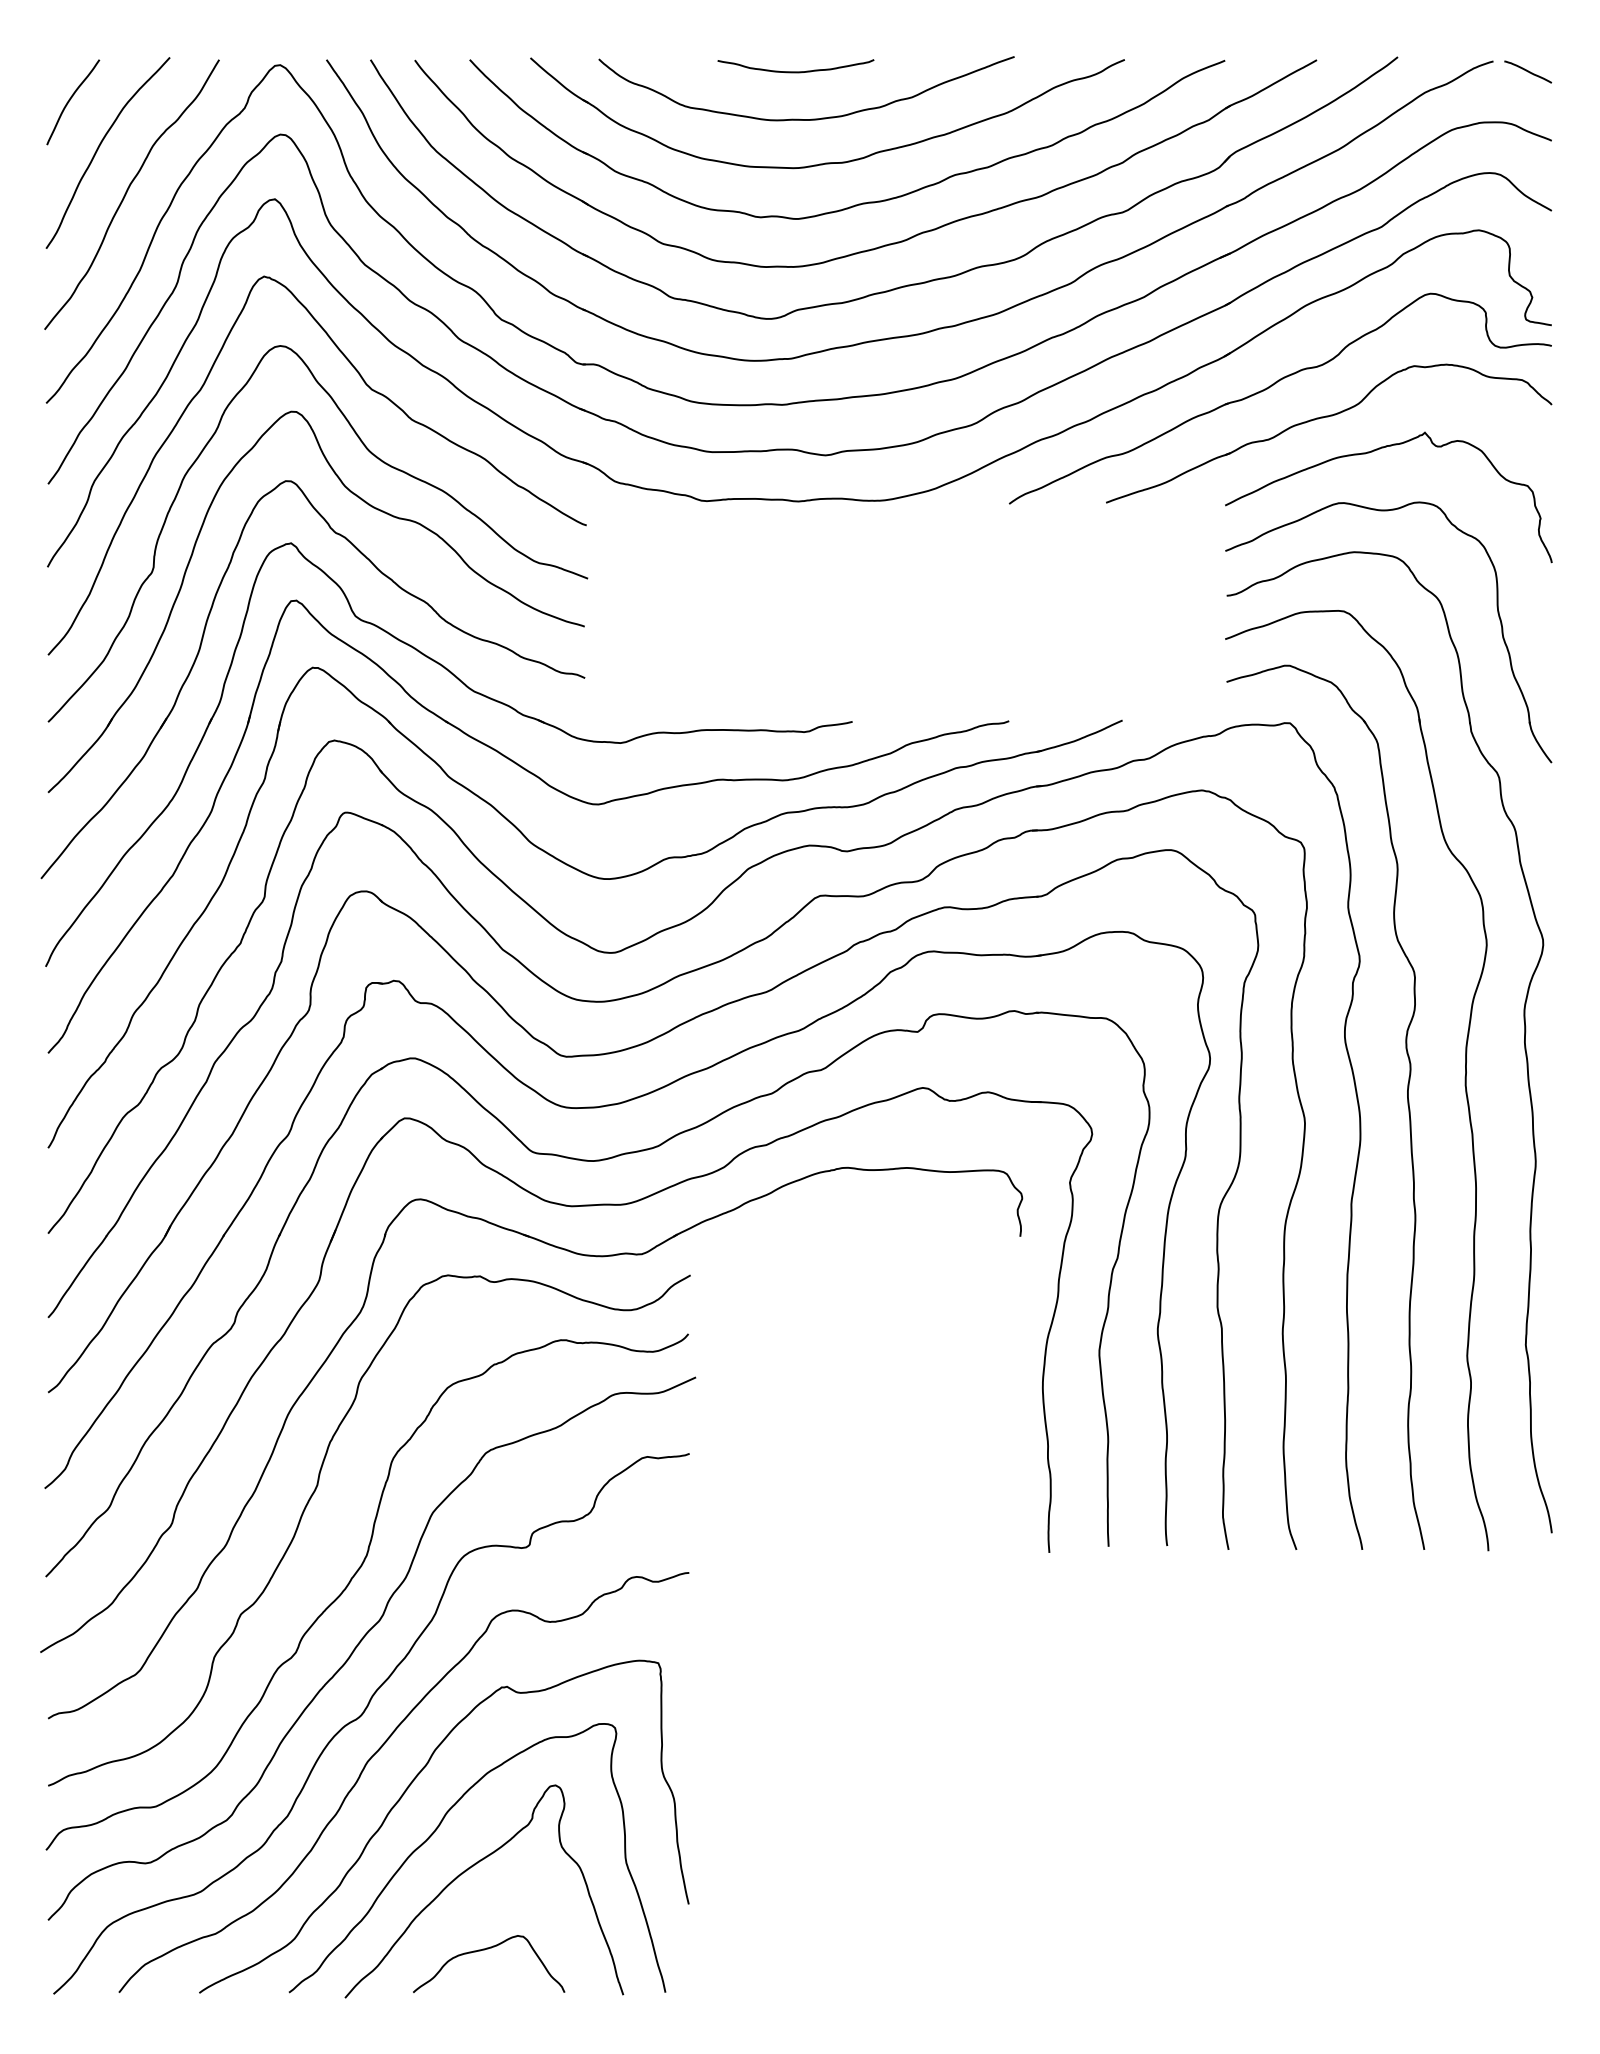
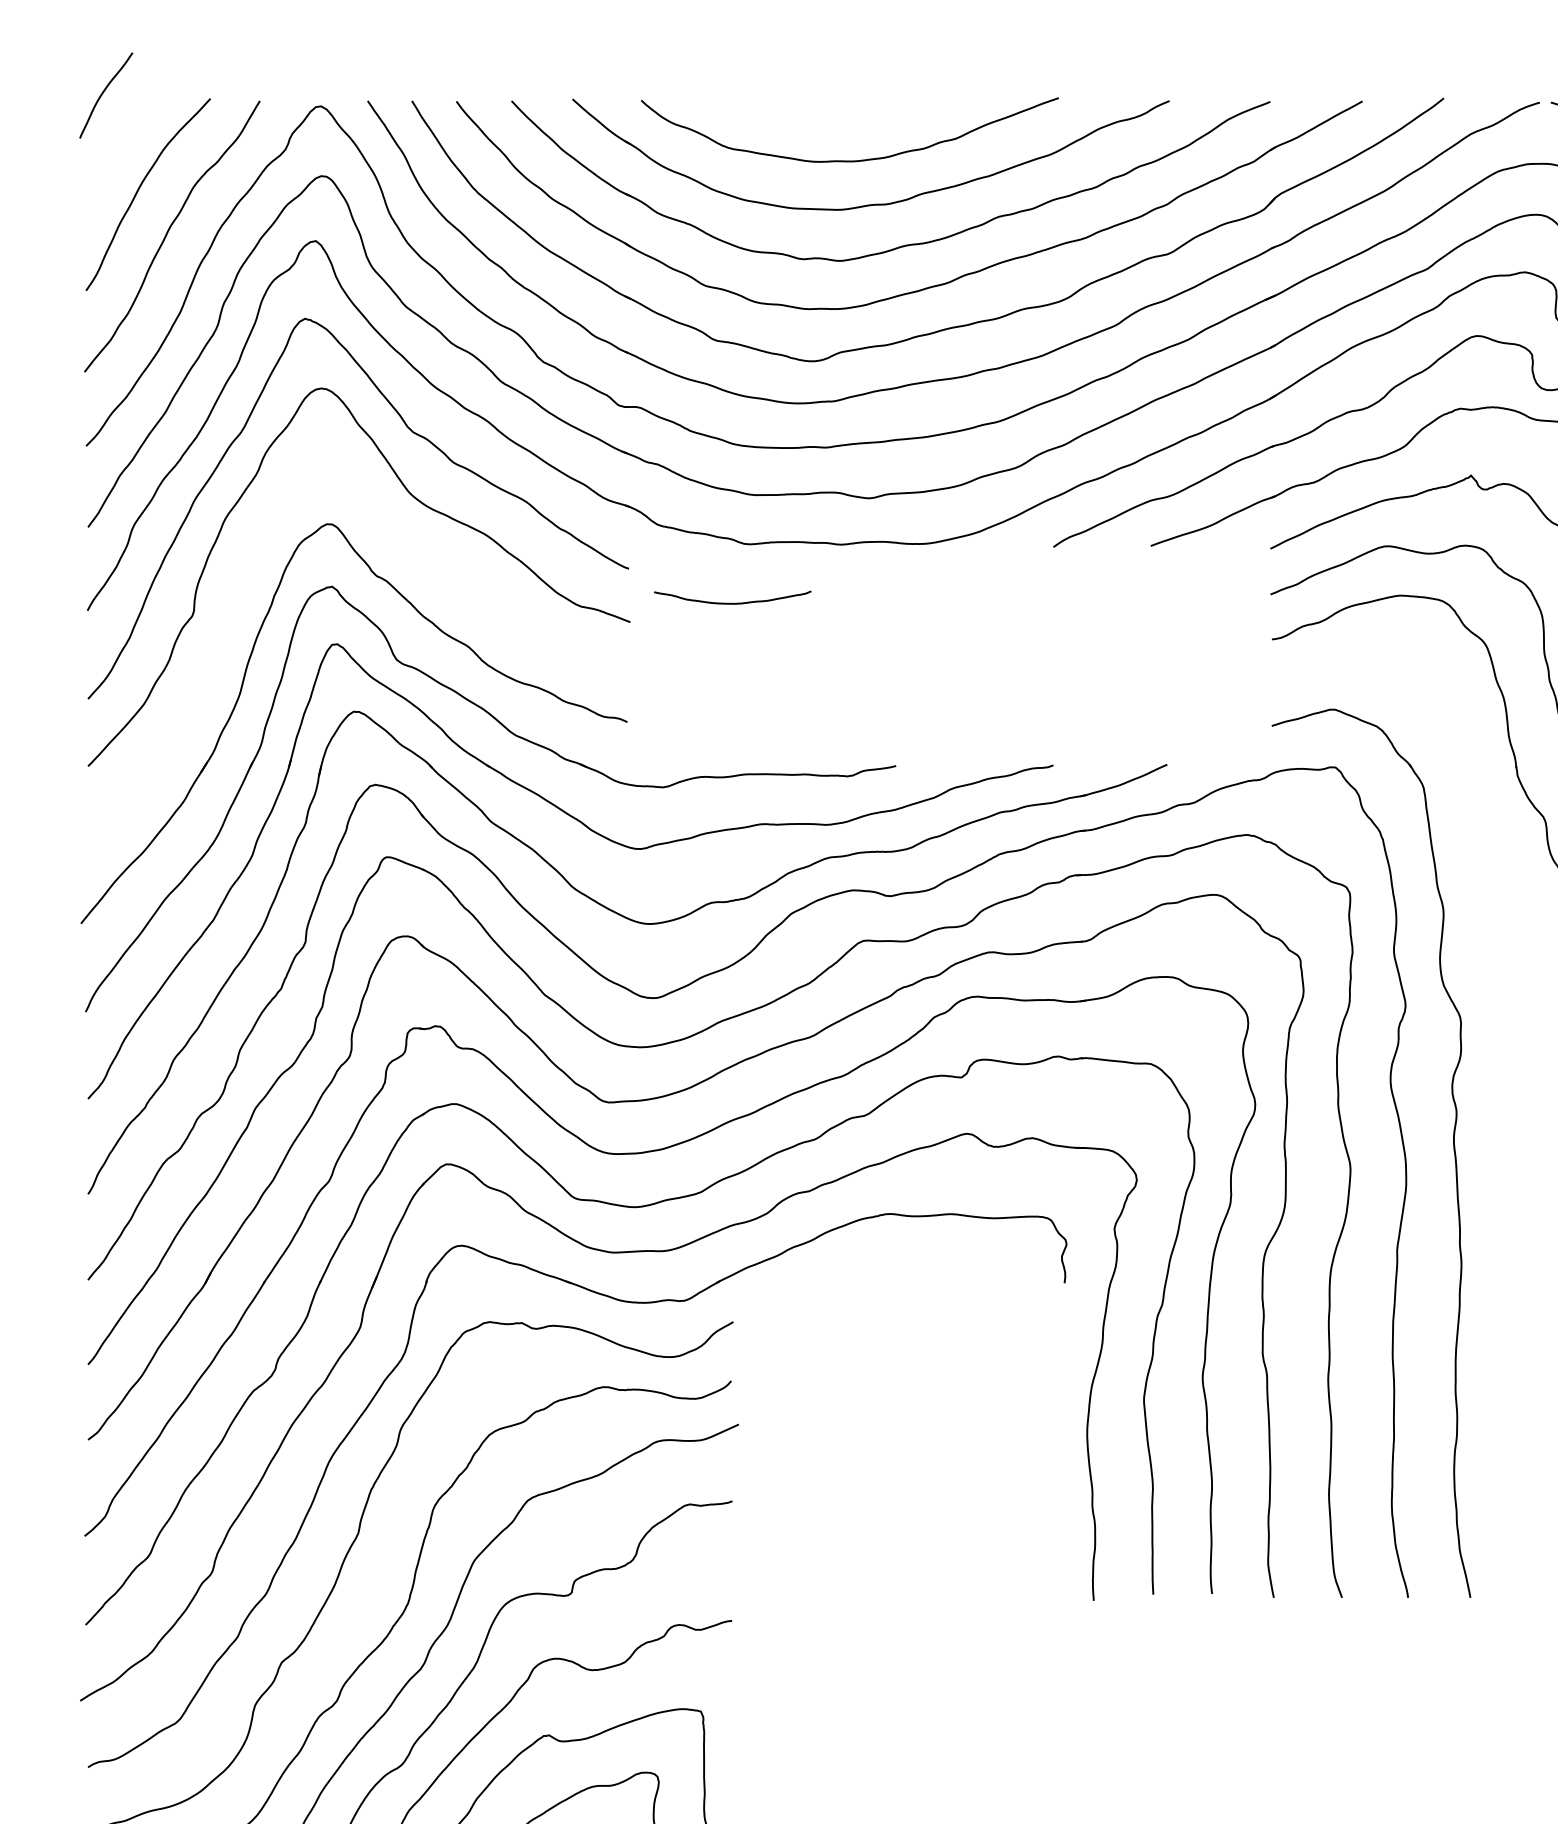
curve: (795, 71) -> (732, 602), moved
curve: (71, 99) -> (104, 92), moved
part: (371, 507) -> (412, 550), removed
part: (1464, 1080) -> (1510, 1126), removed

